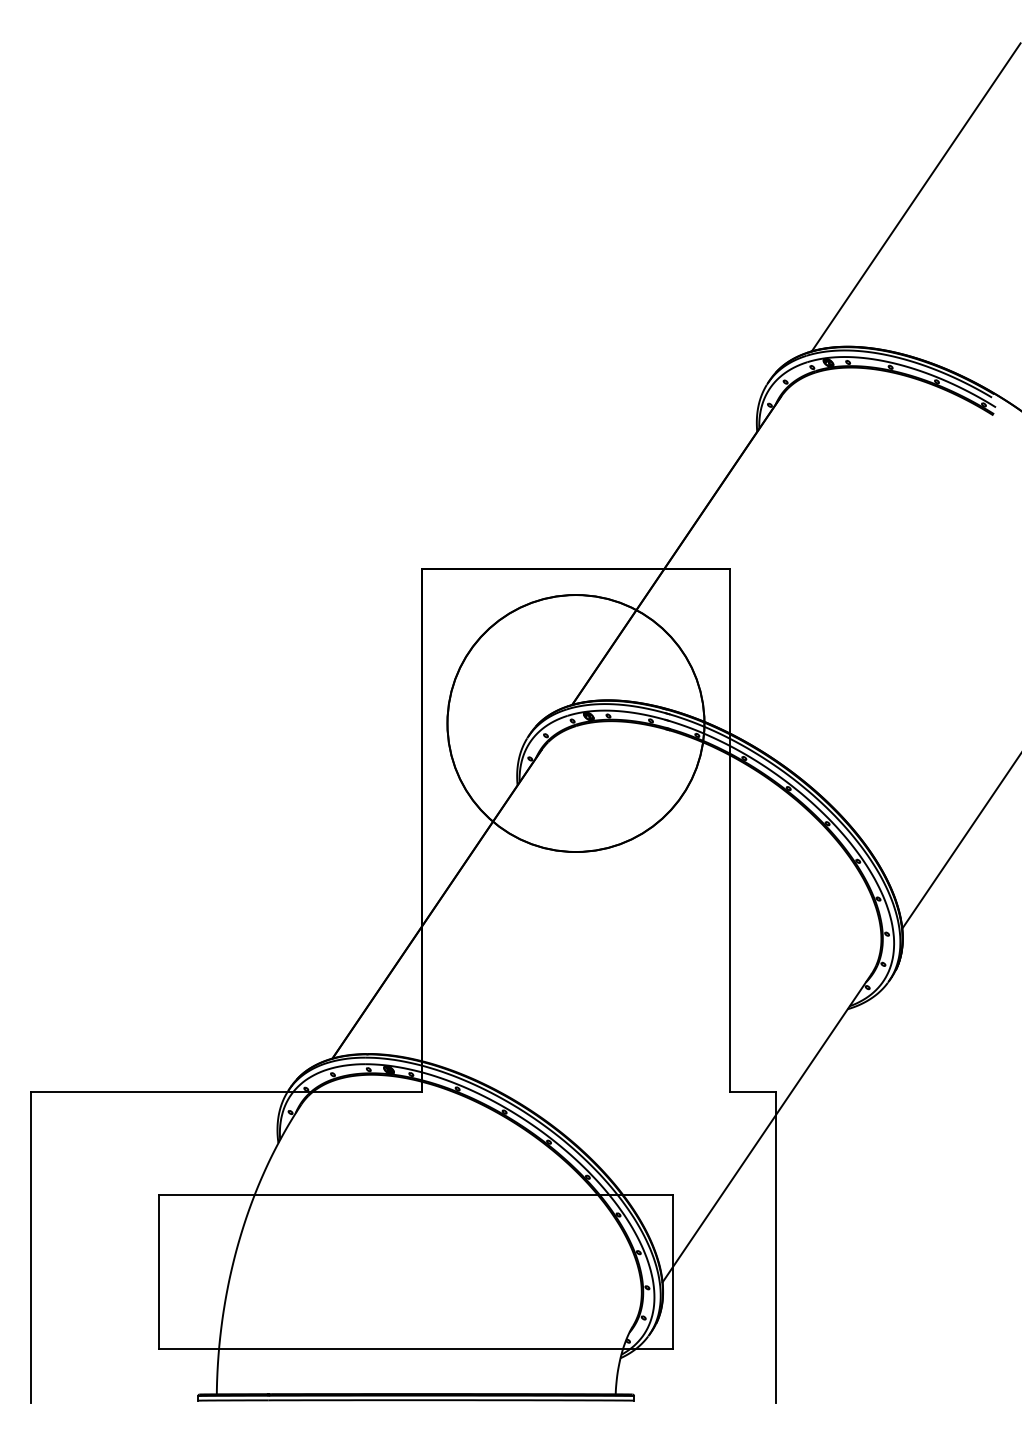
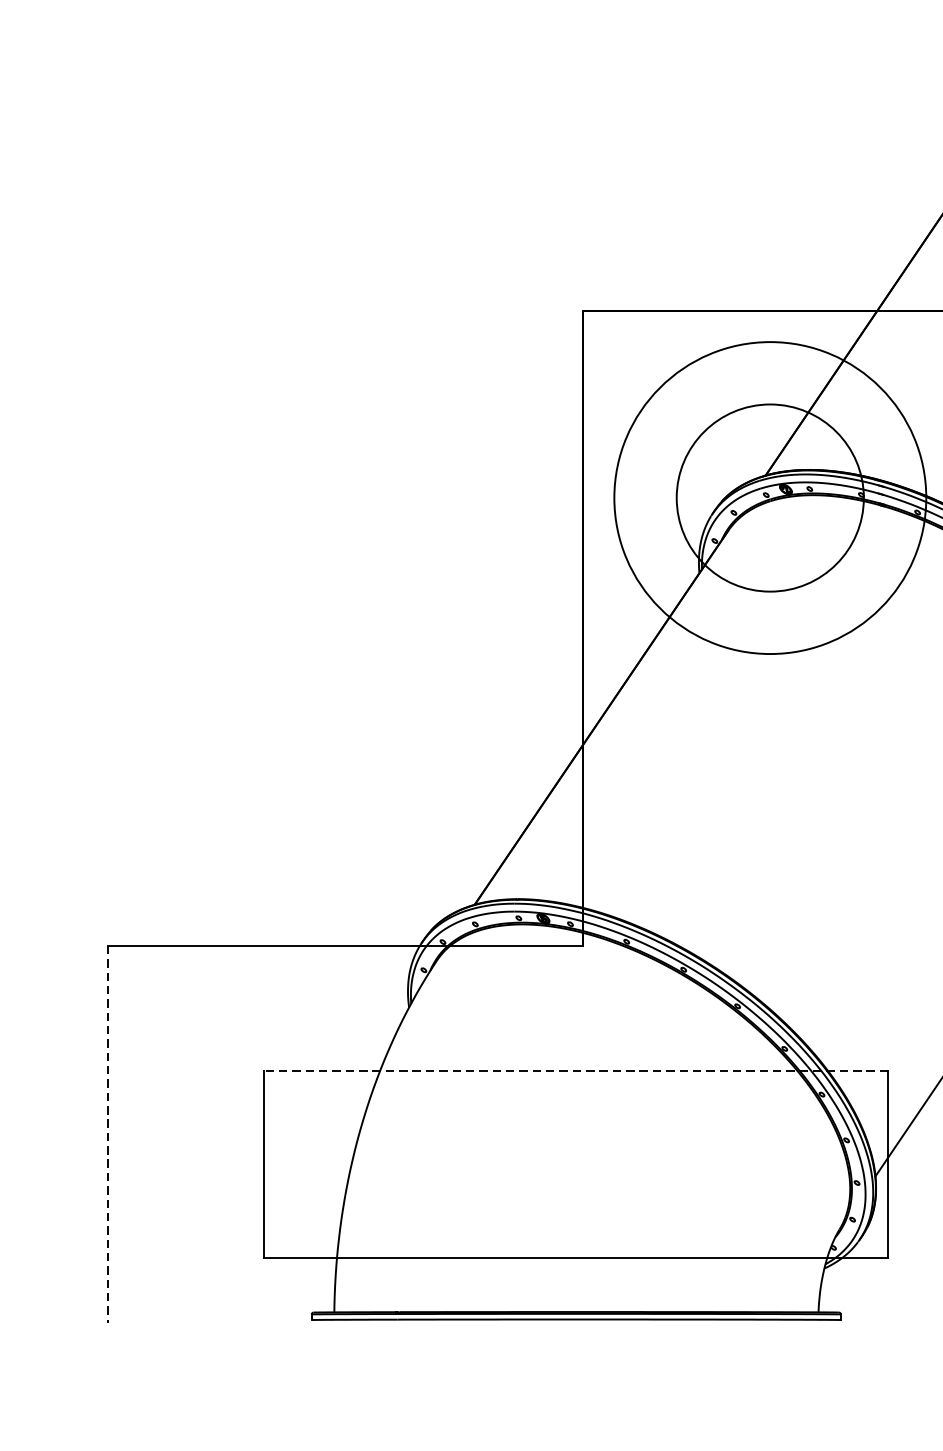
circle: (575, 723) -> (769, 498), size x0.6
line: (416, 1195) -> (576, 1071), solid -> dashed
line: (30, 1248) -> (108, 1135), solid -> dashed

